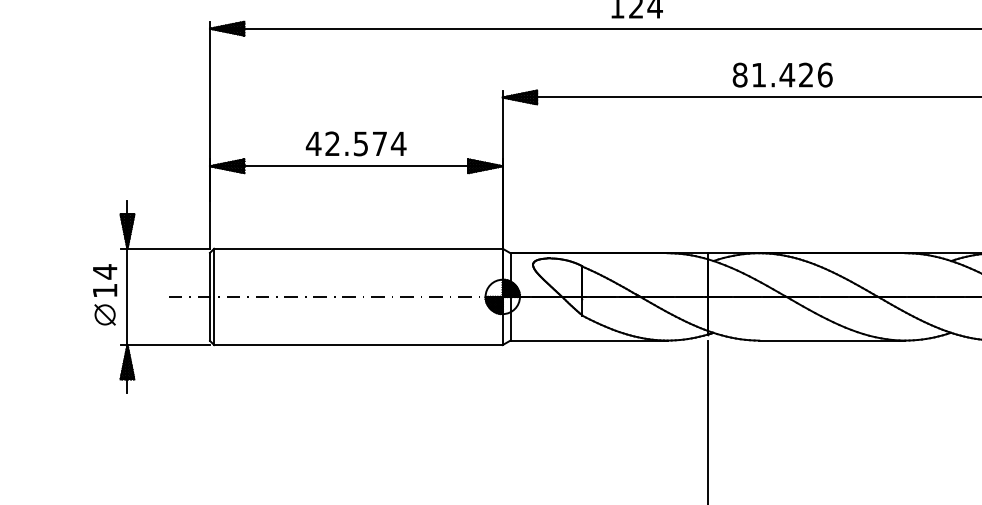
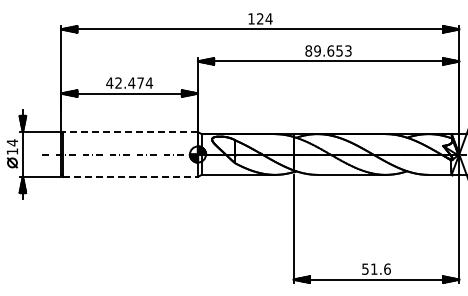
text: (791, 73) -> (332, 50), 81.426 -> 89.653
text: (360, 142) -> (131, 82), 42.574 -> 42.474
line: (358, 249) -> (130, 132), solid -> dashed
line: (360, 344) -> (131, 176), solid -> dashed

